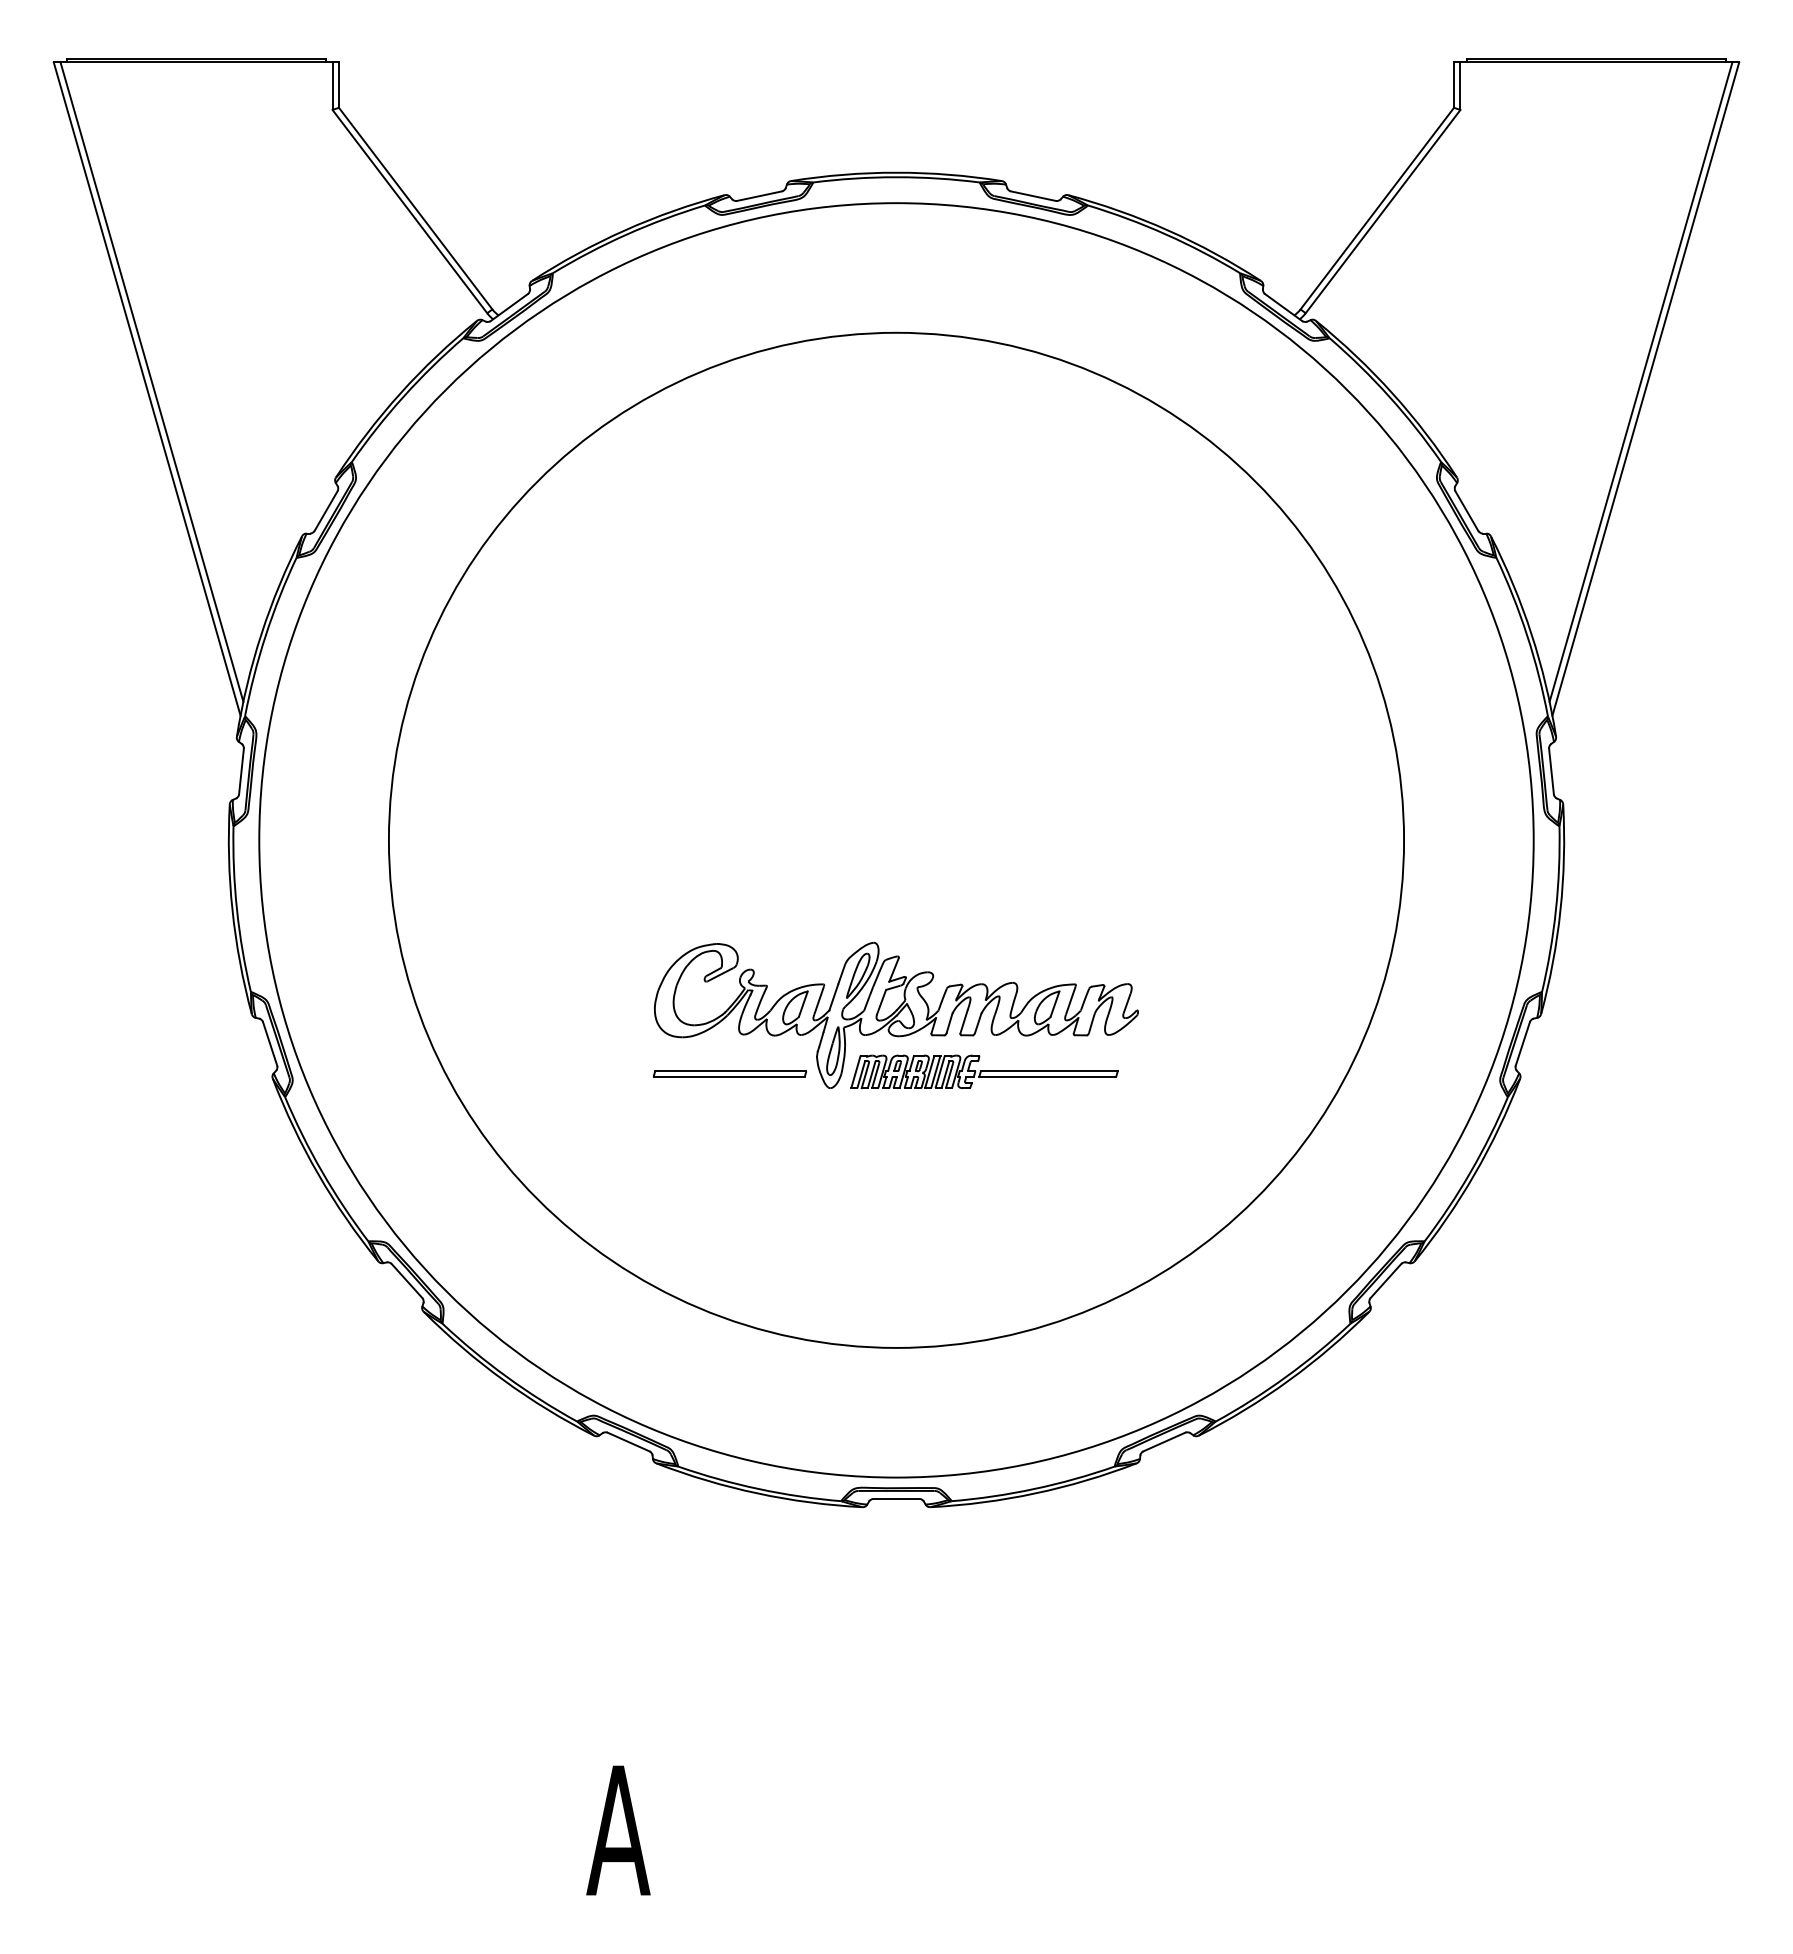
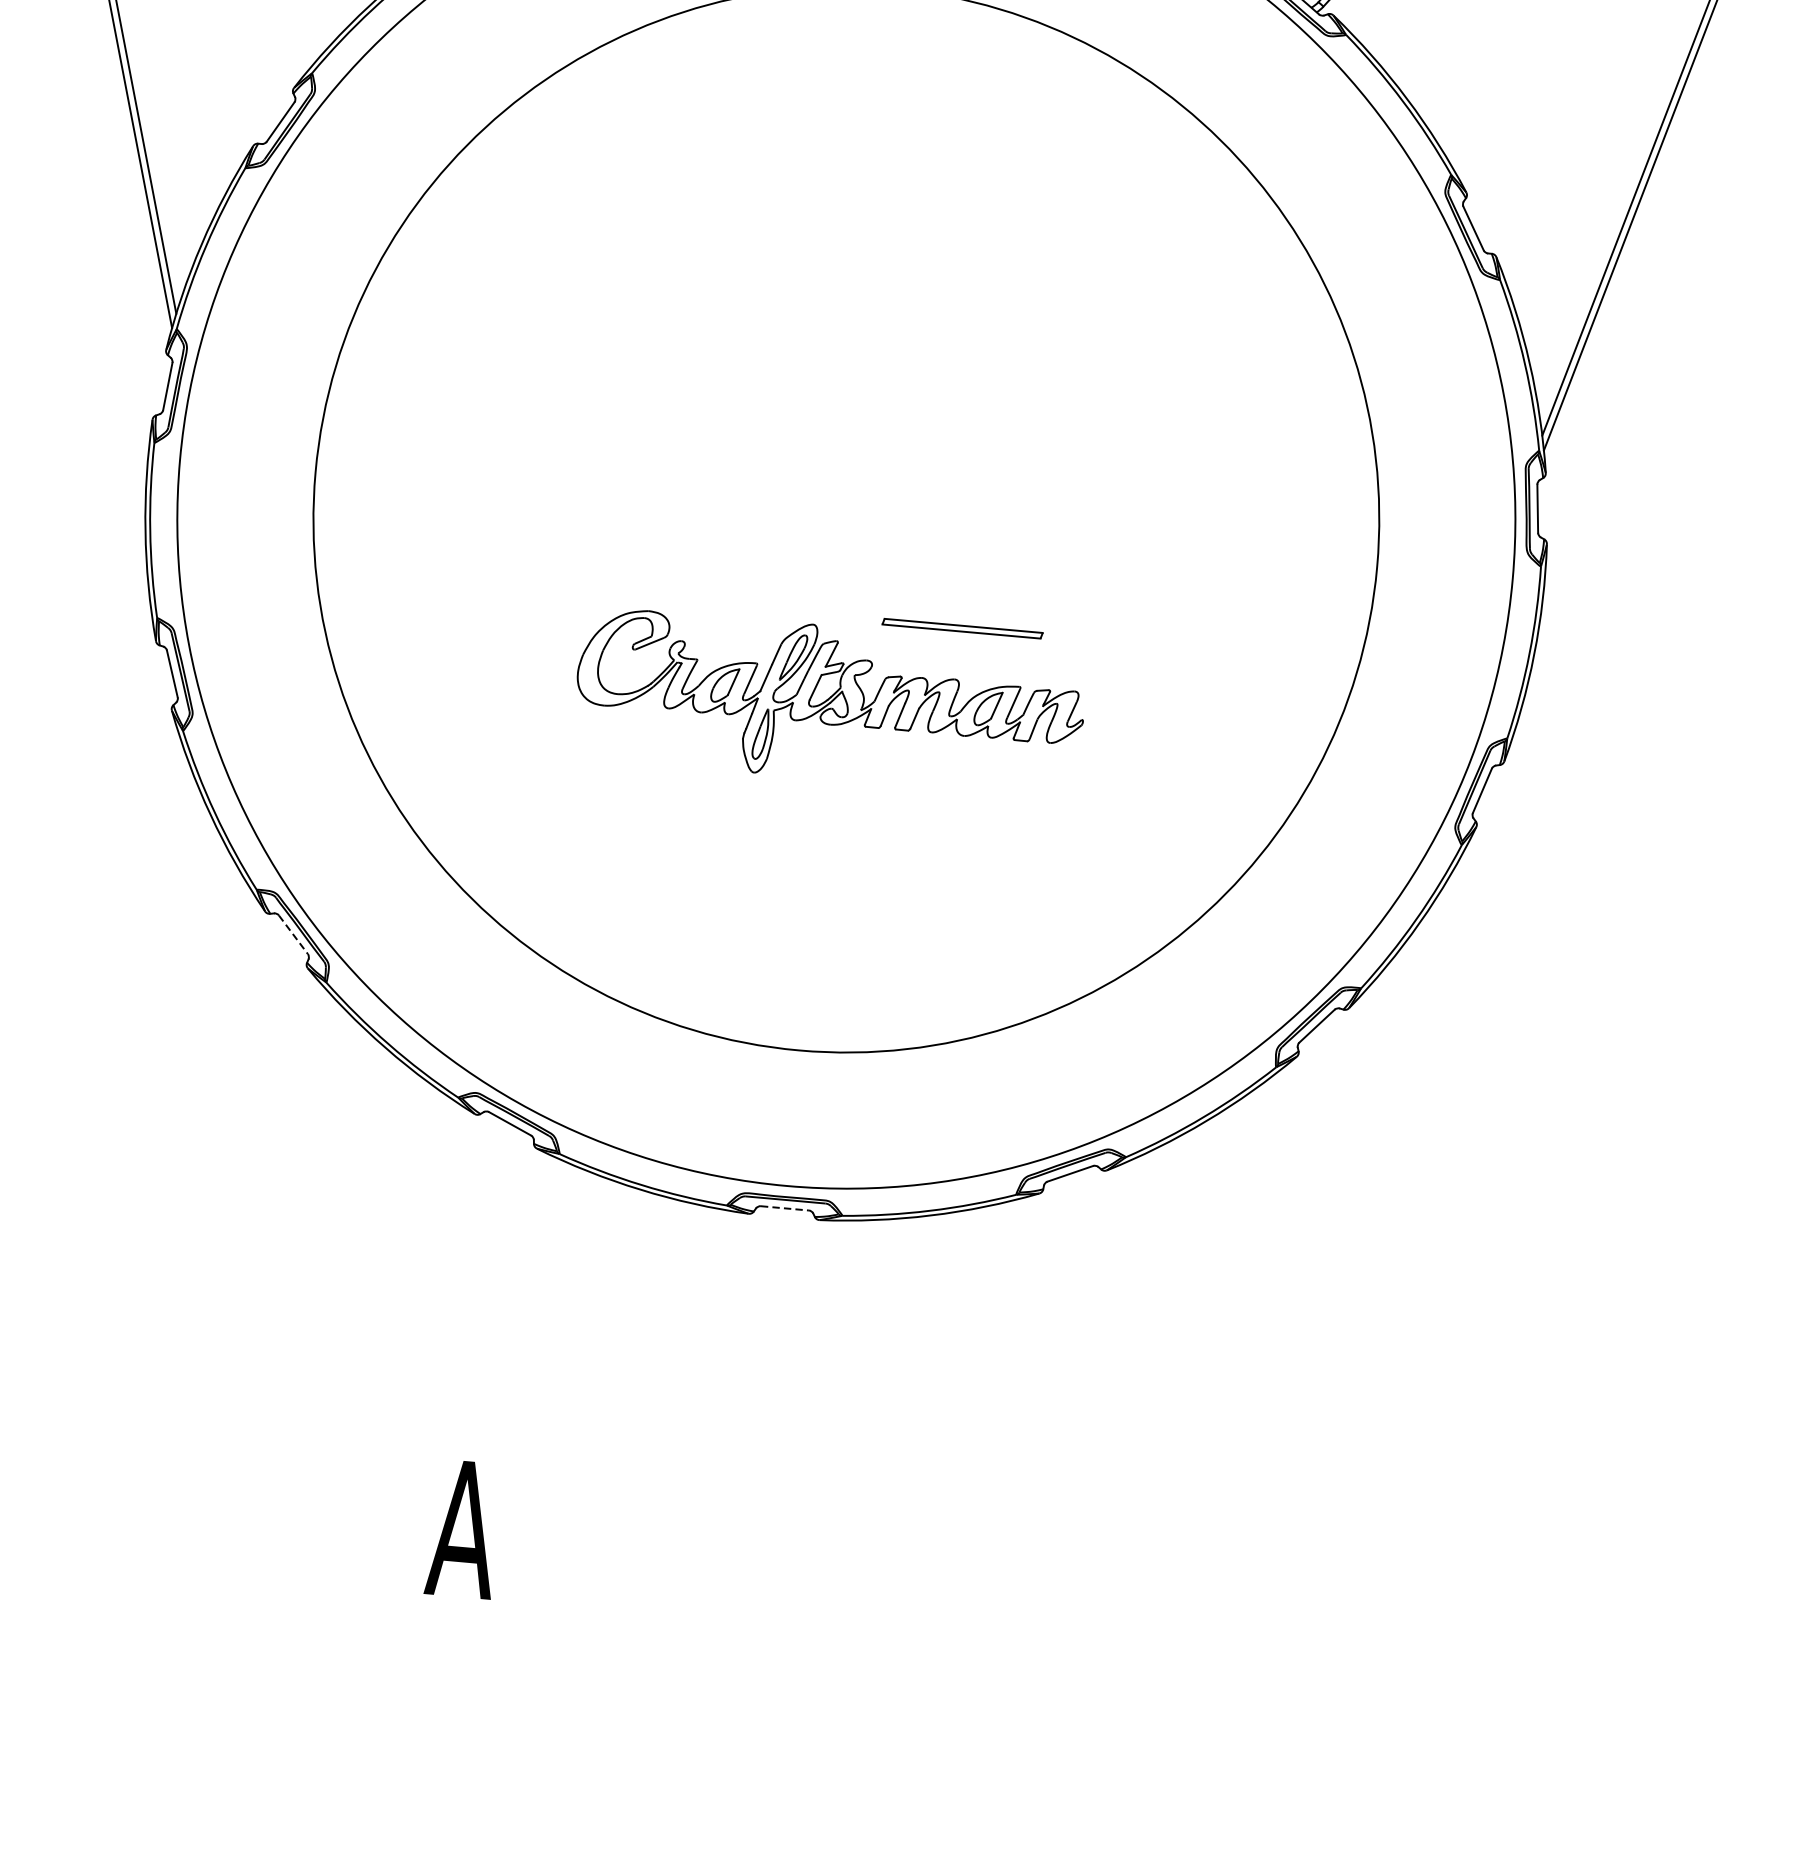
part: (984, 1071) -> (916, 769), removed
part: (729, 1073) -> (962, 628), moved
line: (407, 1281) -> (293, 935), solid -> dashed
line: (896, 1498) -> (784, 1207), solid -> dashed

